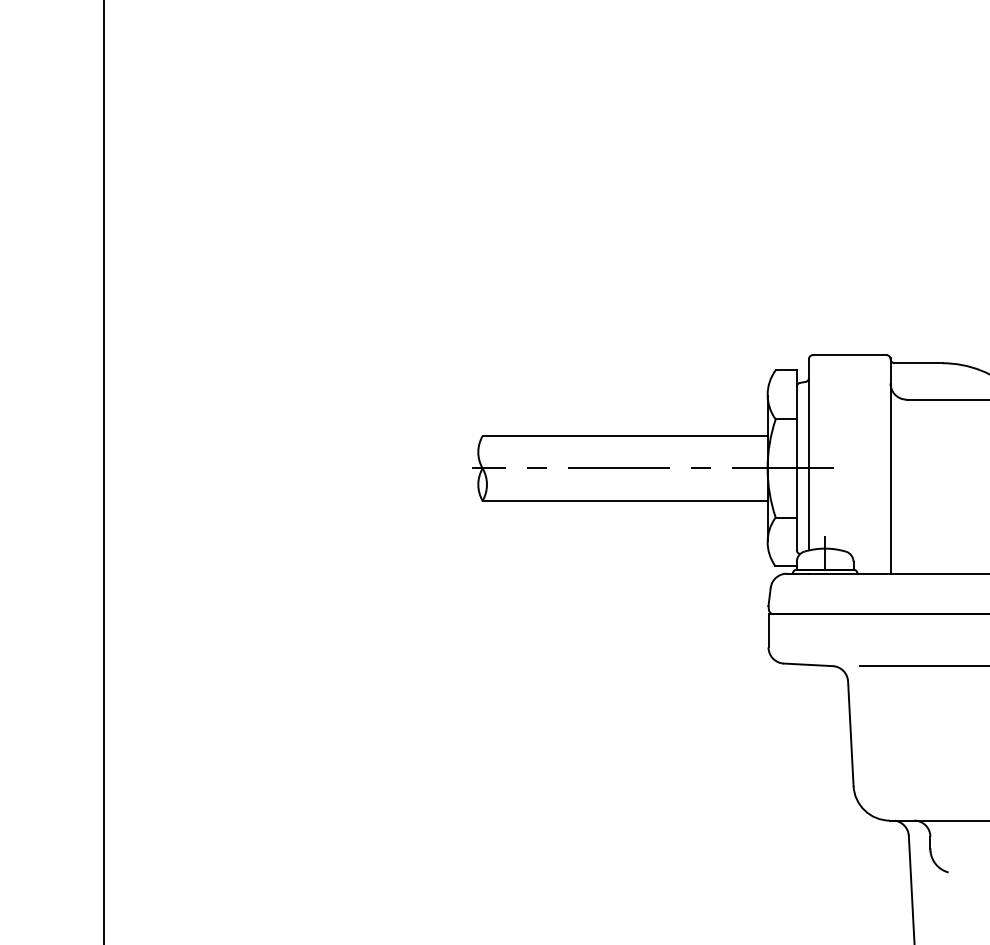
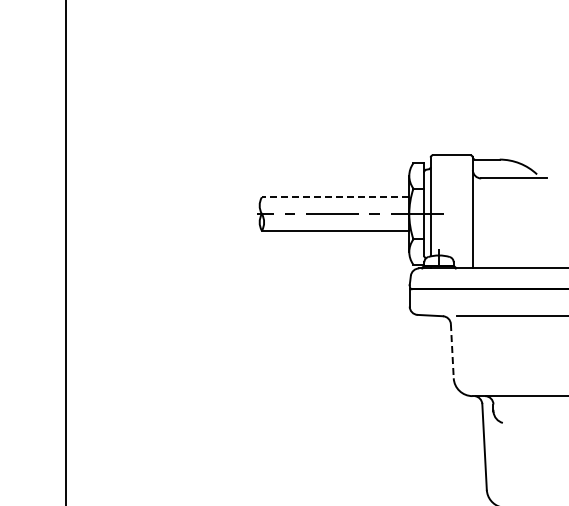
line: (624, 436) -> (335, 197), solid -> dashed
line: (851, 734) -> (452, 351), solid -> dashed

